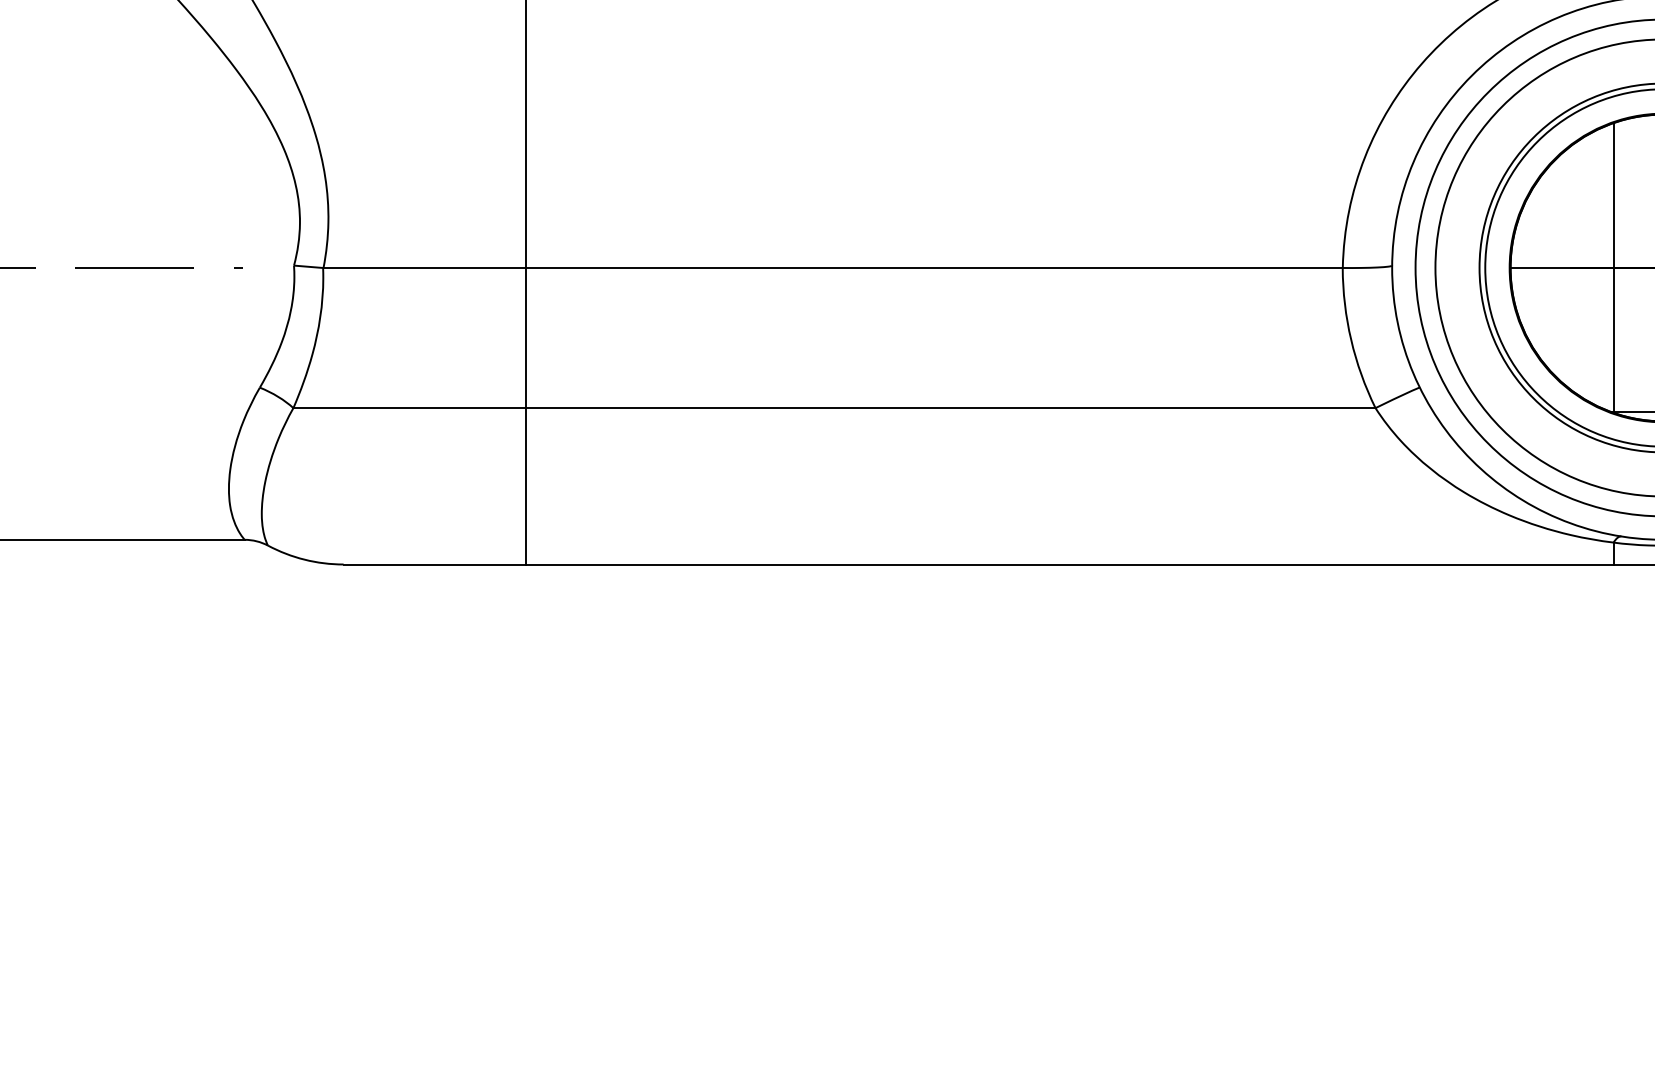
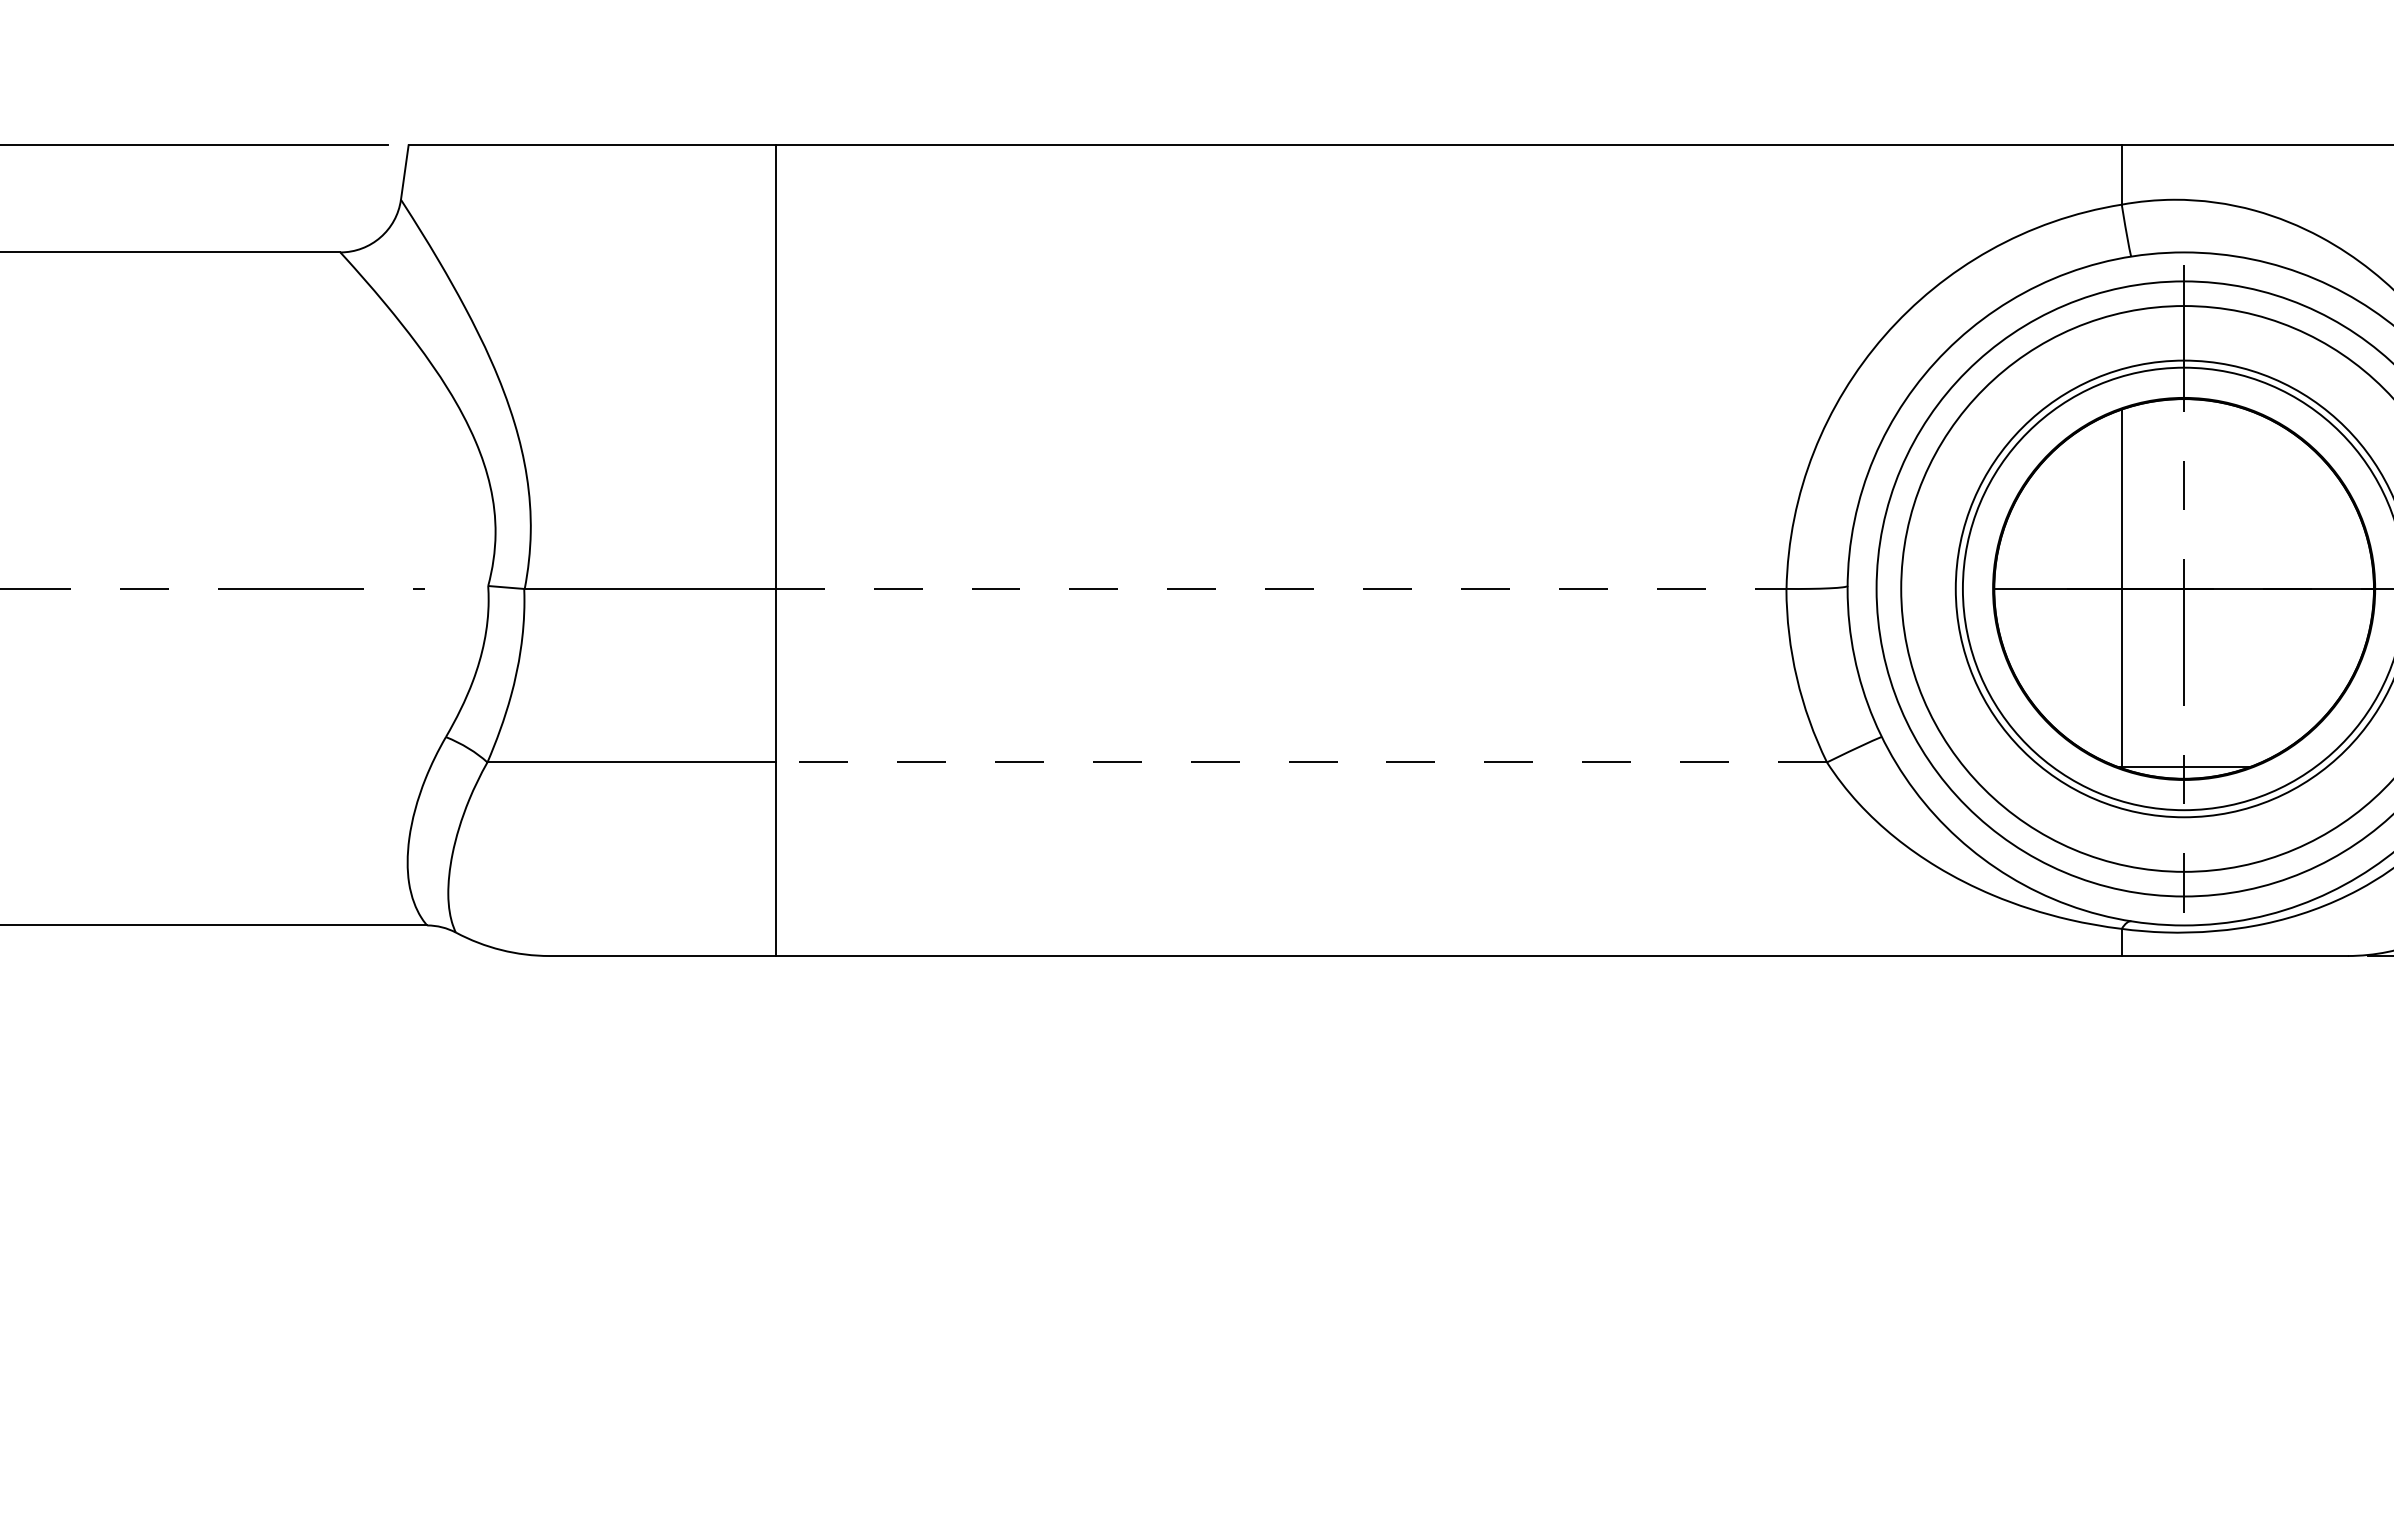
line: (934, 267) -> (1281, 588), solid -> dashed
line: (951, 408) -> (1301, 762), solid -> dashed

